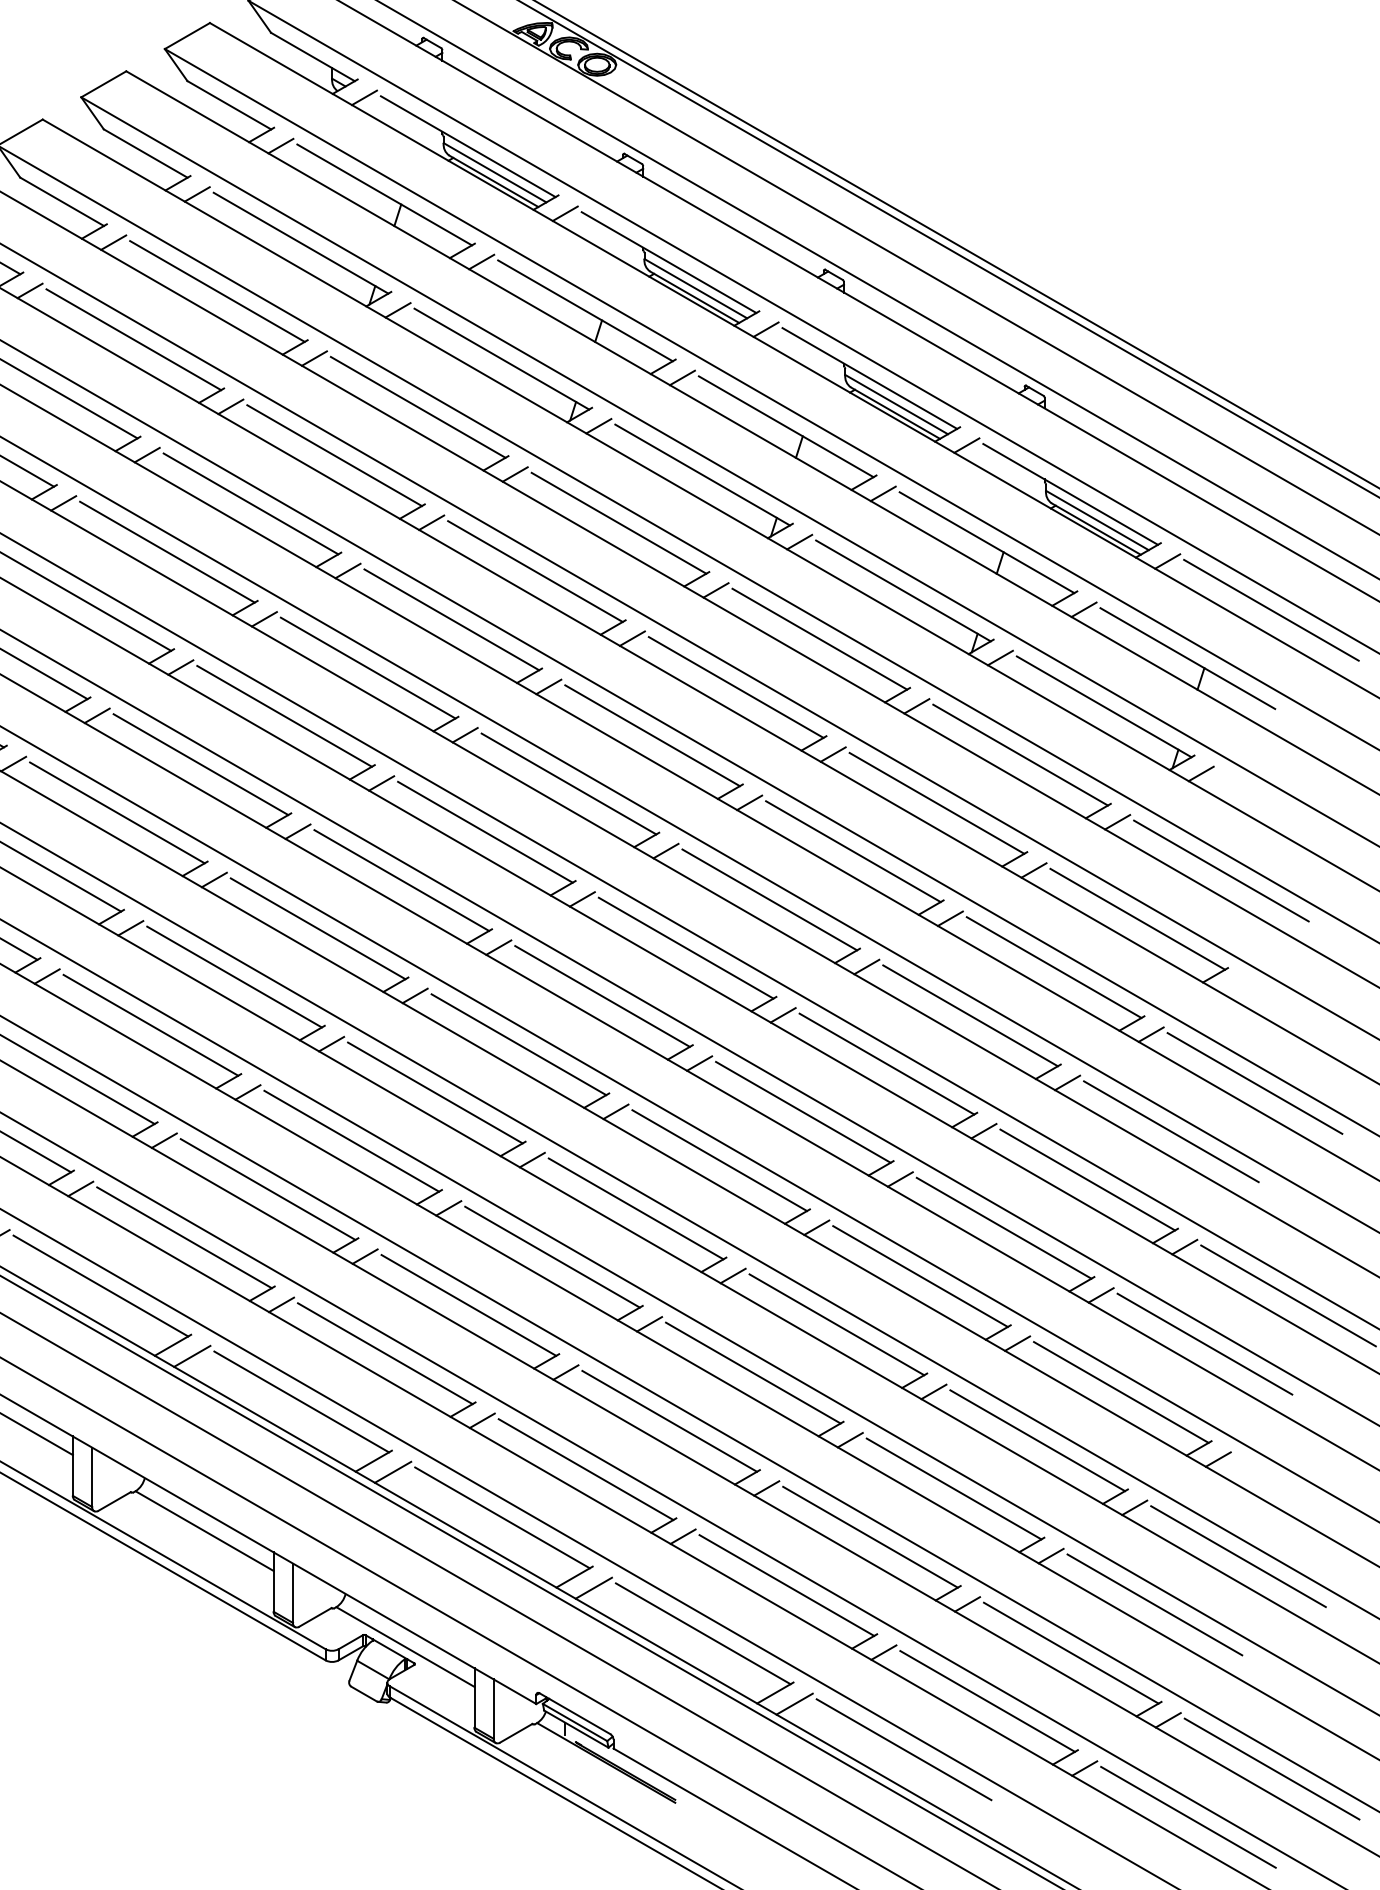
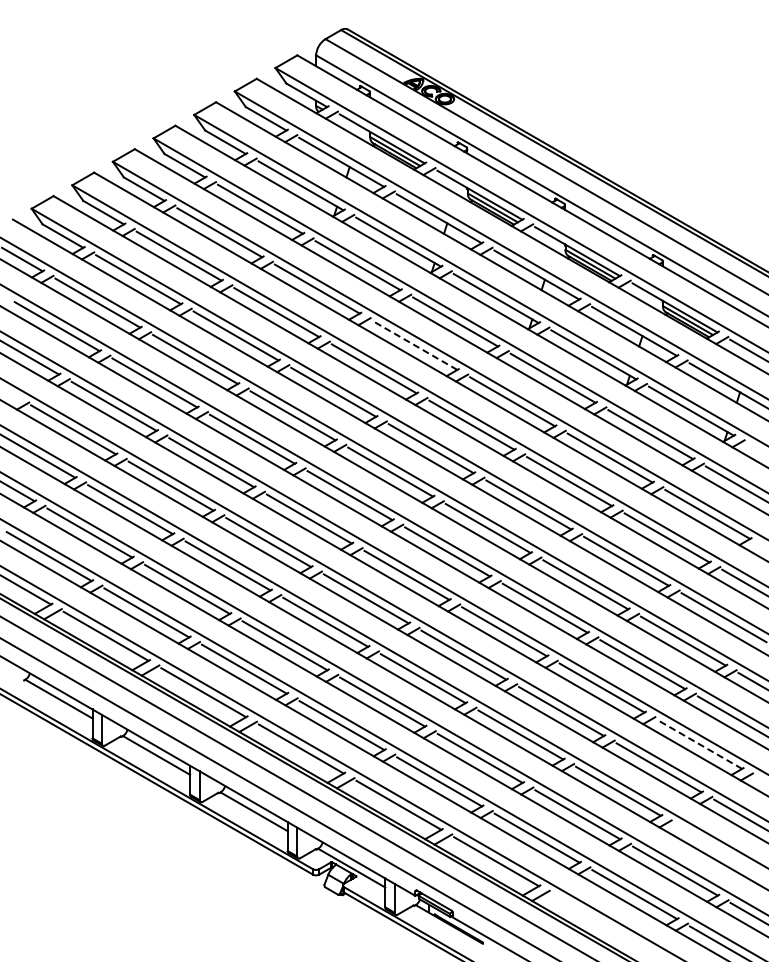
line: (534, 571) -> (414, 345), solid -> dashed
line: (1120, 1392) -> (699, 744), solid -> dashed
line: (1153, 1604) -> (715, 847), removed
line: (902, 1748) -> (593, 917), removed

